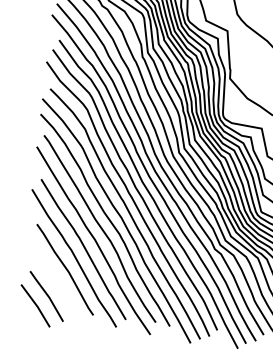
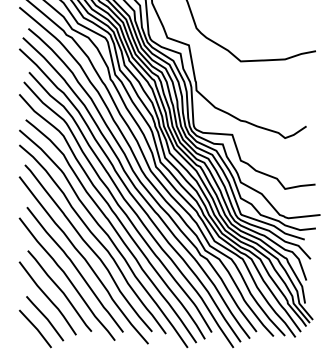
curve: (51, 275) -> (47, 298), added

